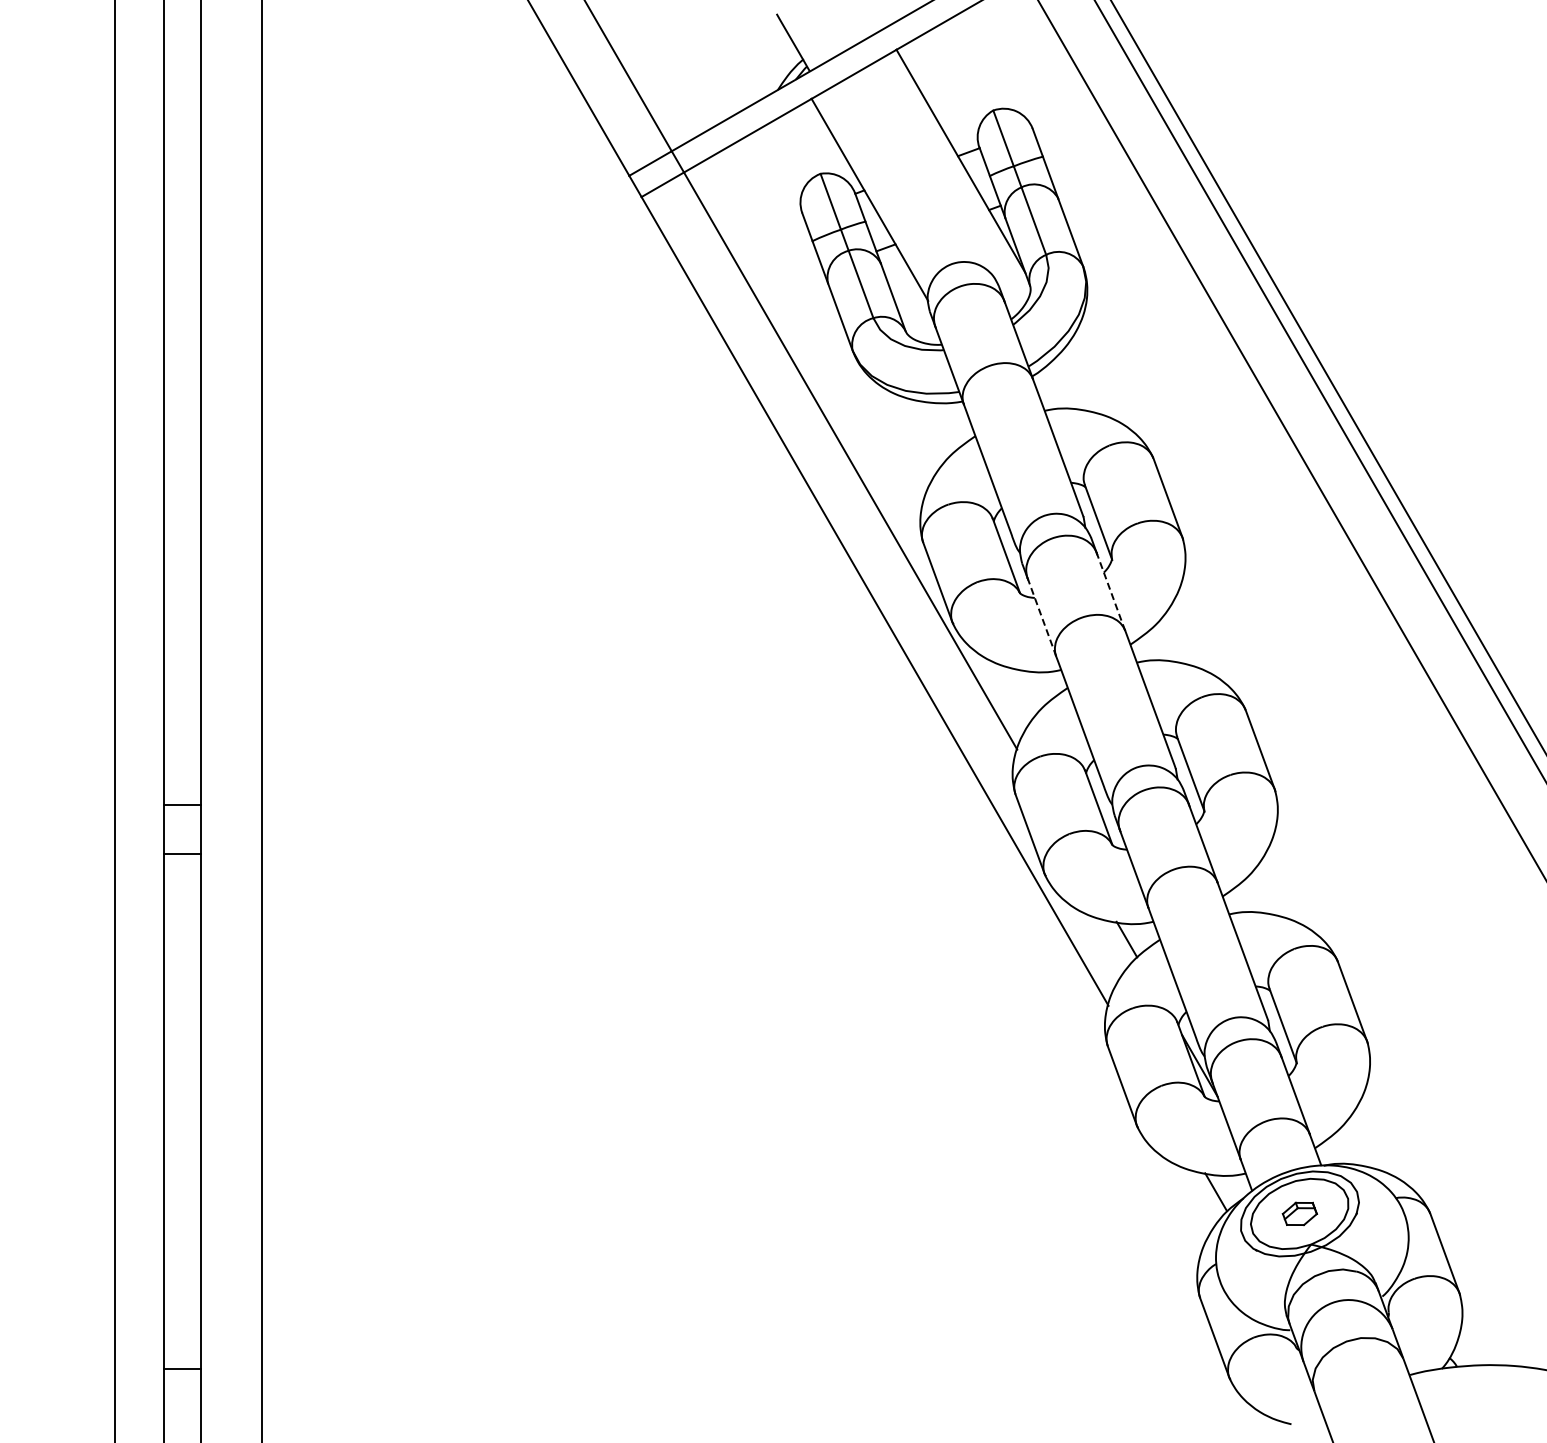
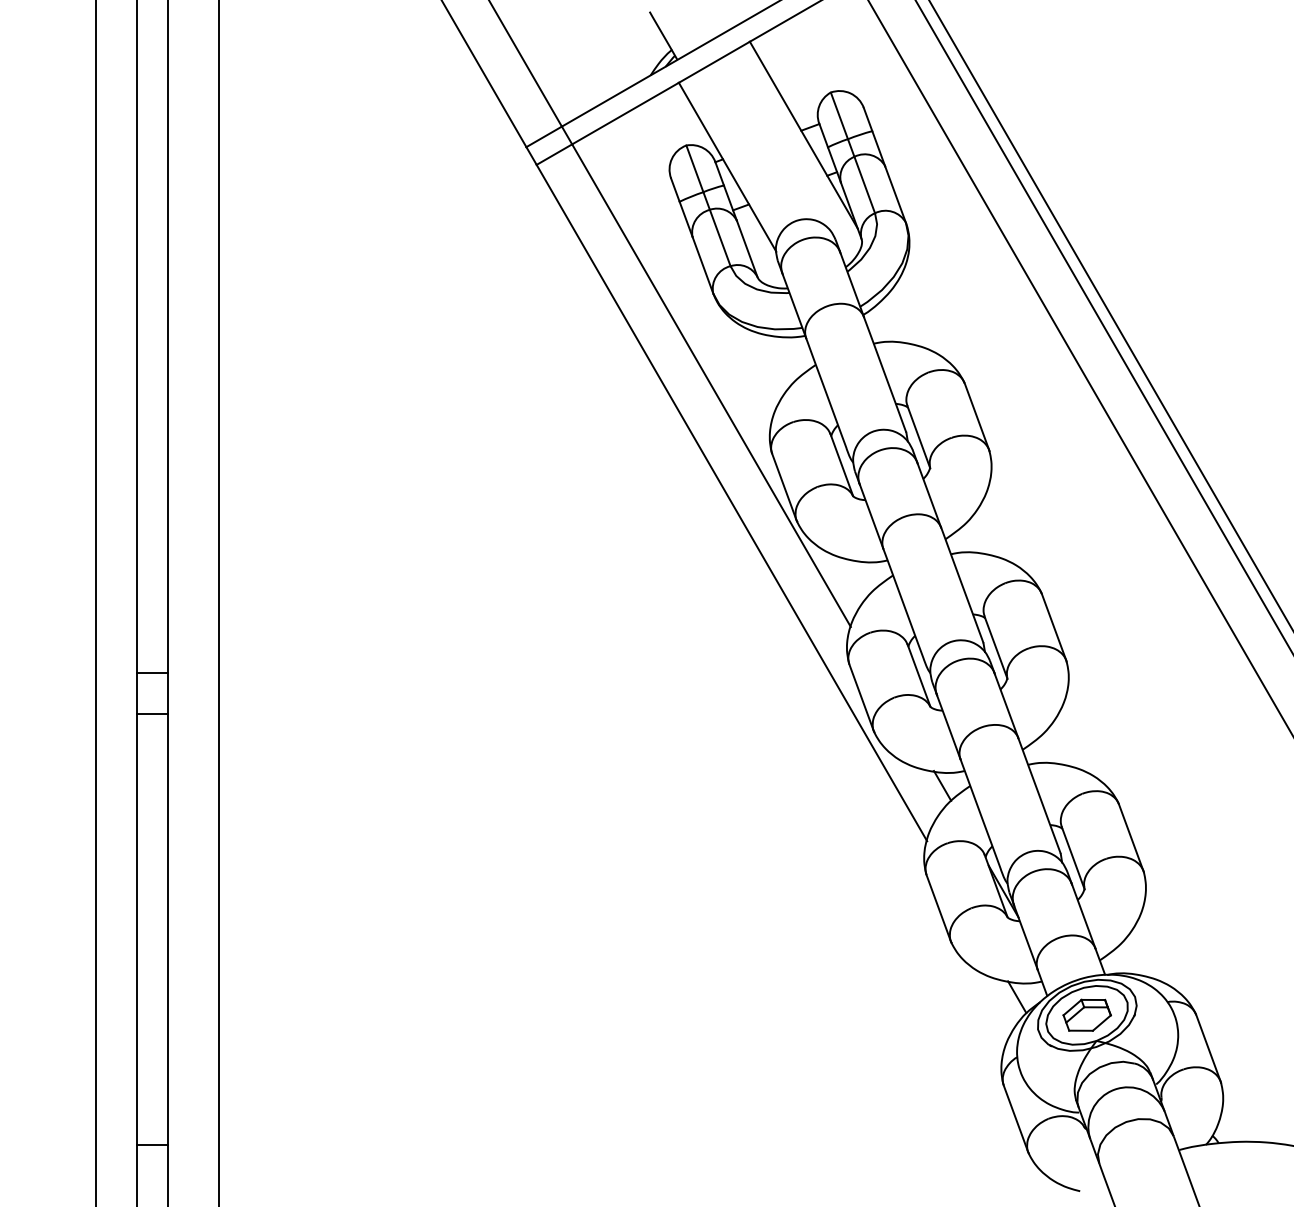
line: (1110, 591) -> (928, 494), dashed -> solid
line: (1041, 616) -> (871, 515), dashed -> solid
part: (1299, 1213) -> (1086, 1014), size x1.67

